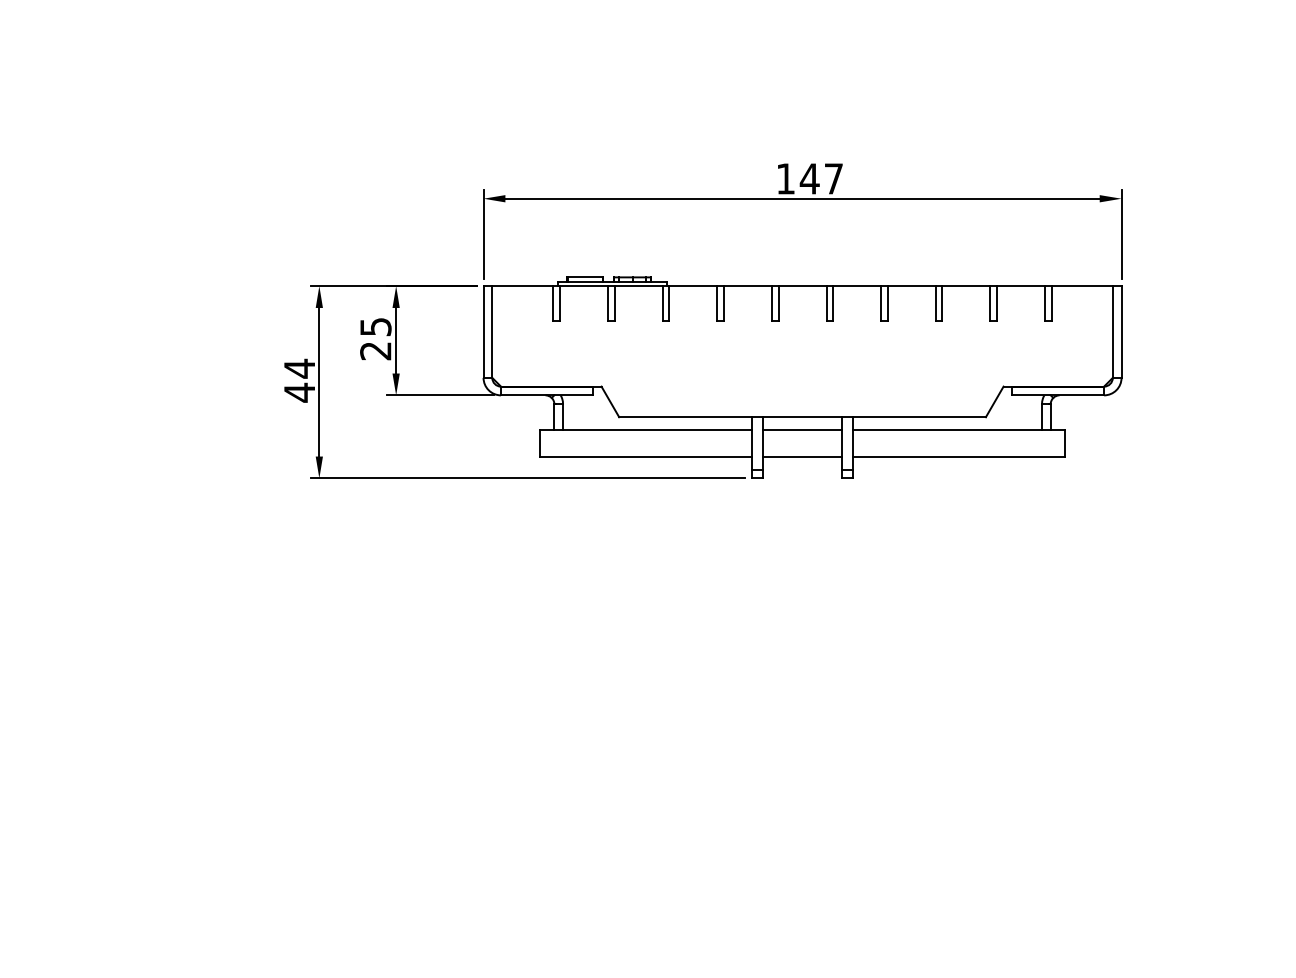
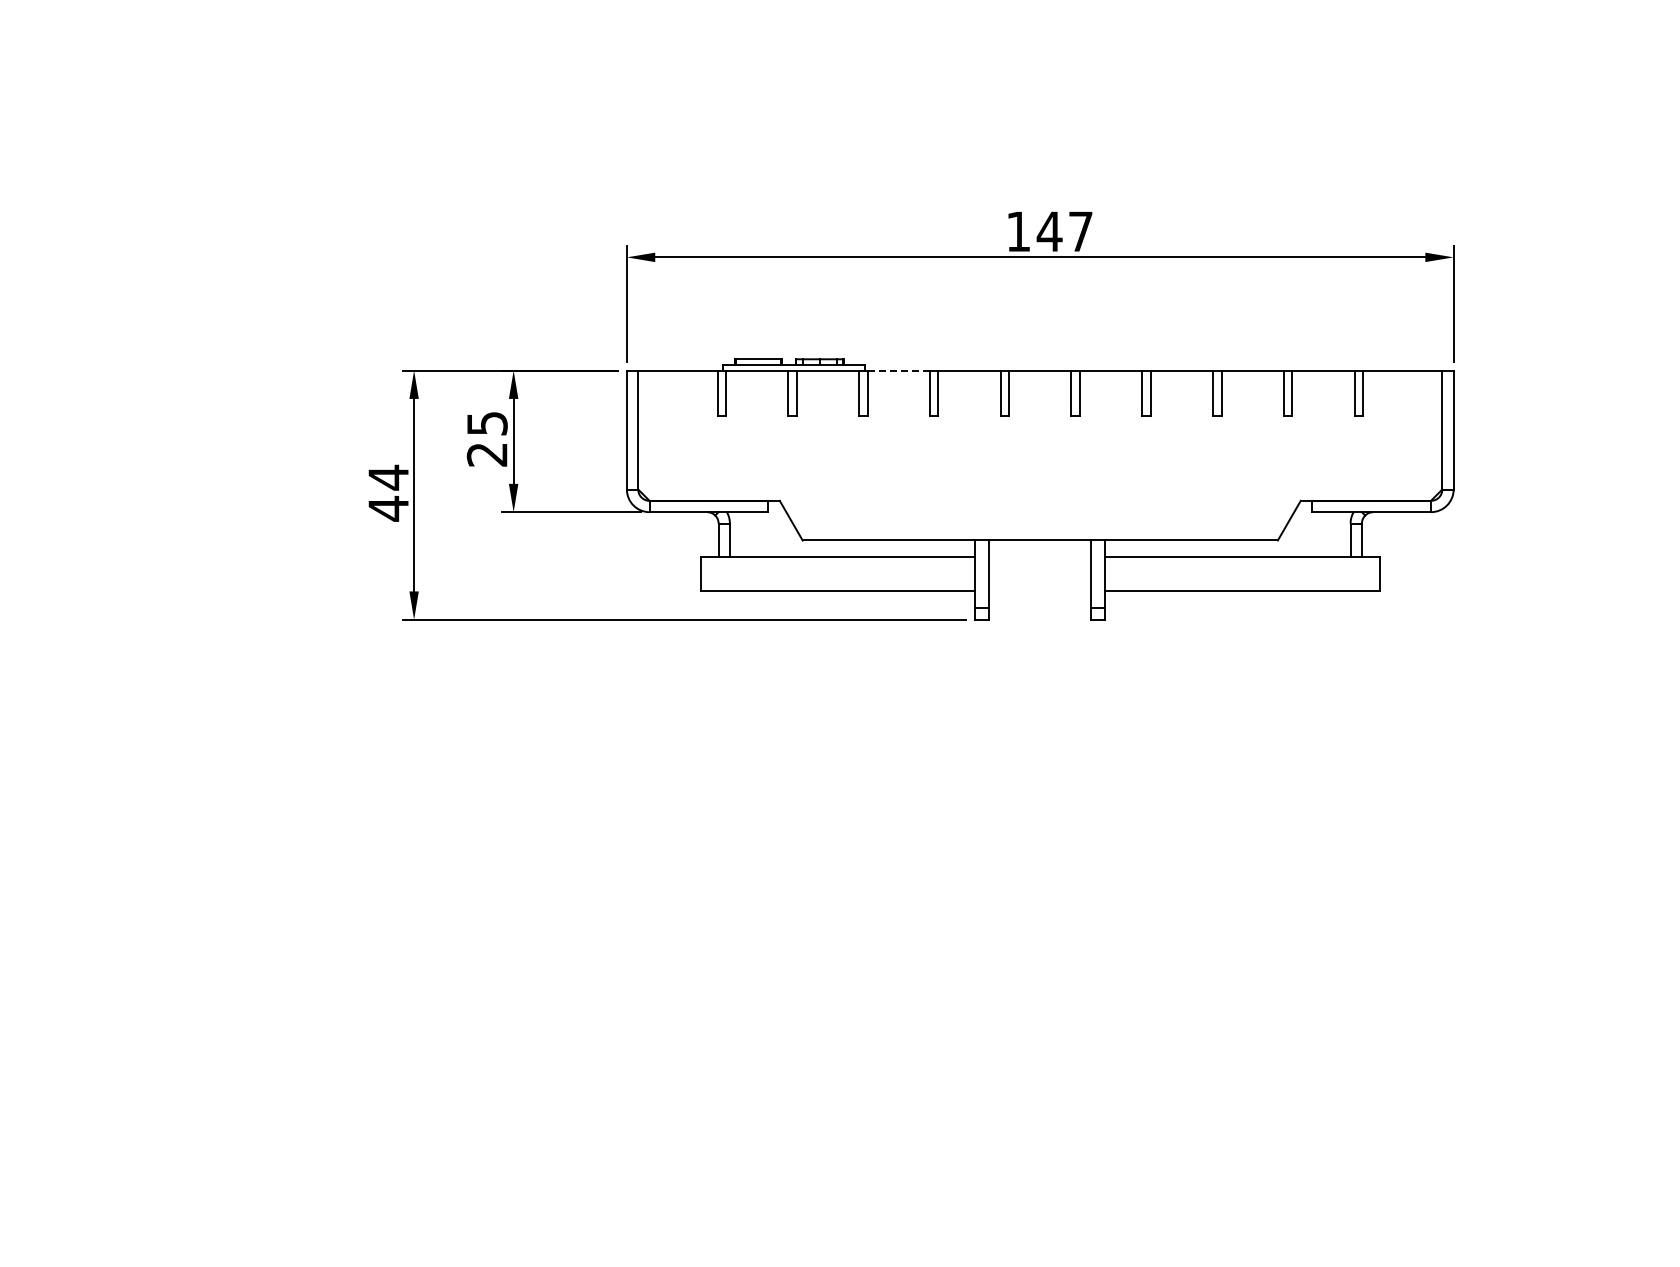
line: (693, 286) -> (899, 370), solid -> dashed
line: (802, 430) -> (1040, 557), removed
line: (802, 456) -> (1040, 591), removed

